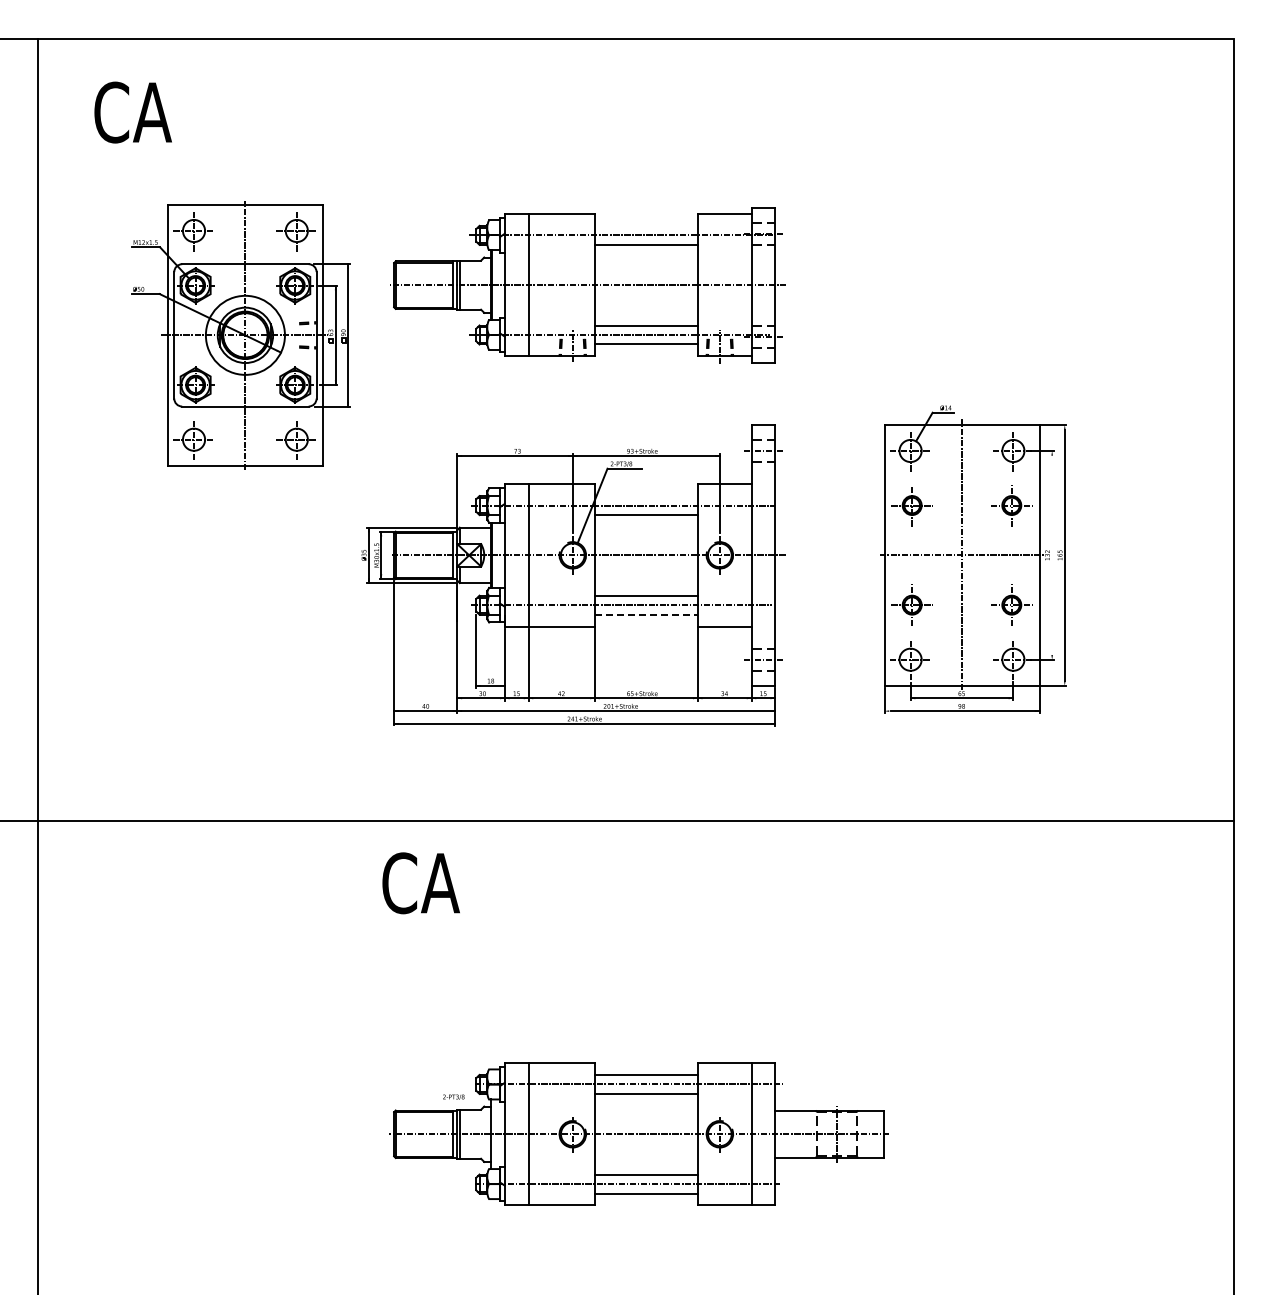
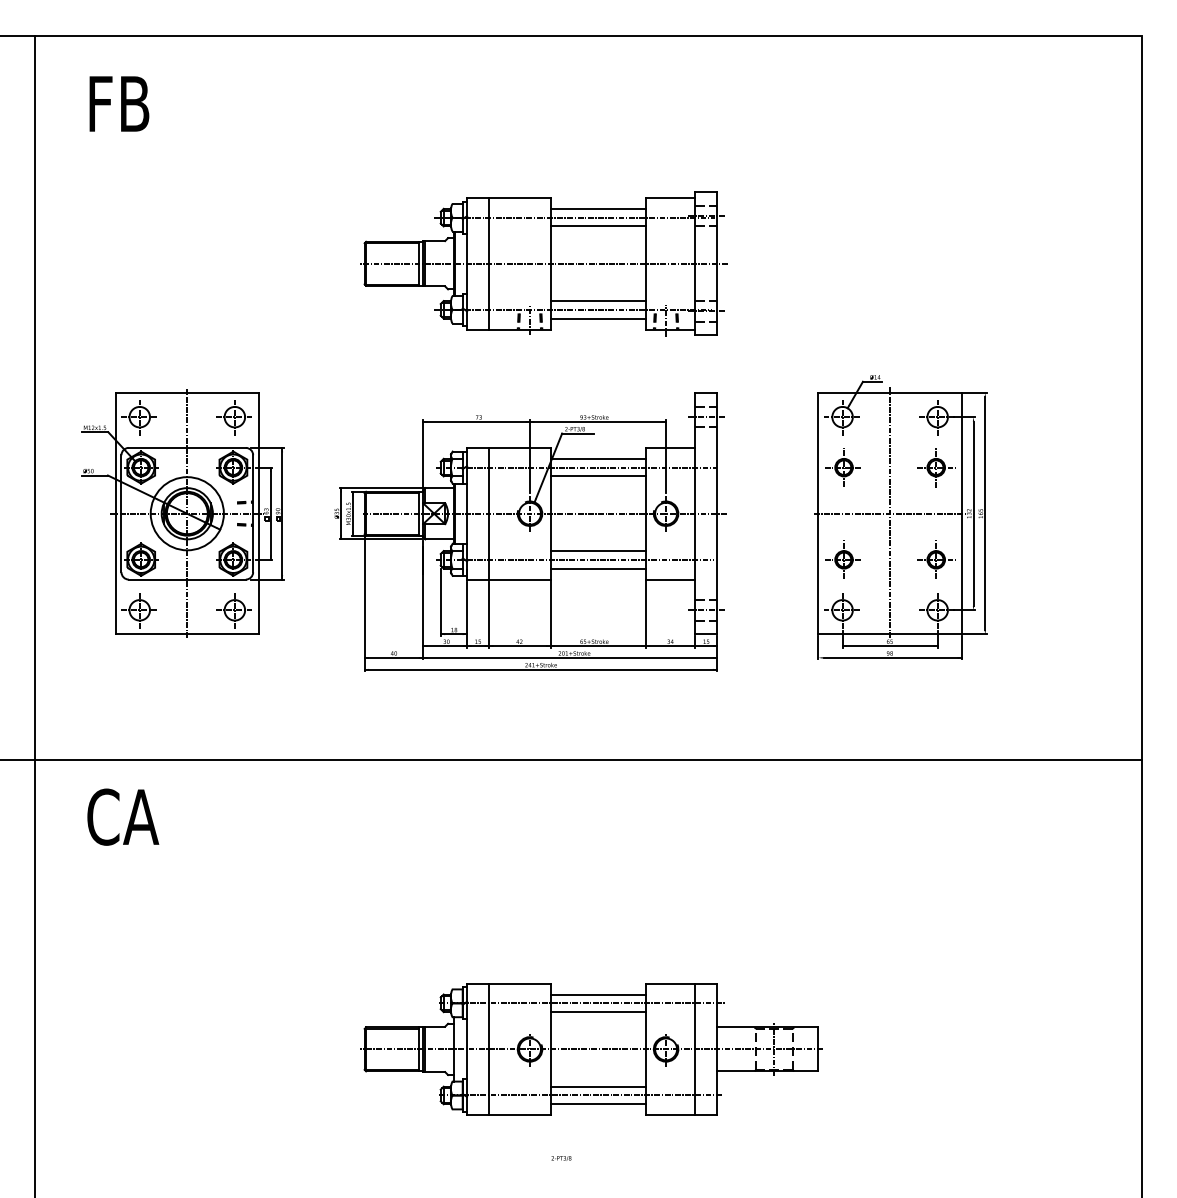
text: (132, 112) -> (122, 103), CA -> FB
line: (645, 225) -> (597, 208), added
part: (240, 335) -> (182, 513), moved
line: (645, 496) -> (597, 459), added
line: (1052, 554) -> (973, 512), added
line: (646, 614) -> (598, 568), dashed -> solid
text: (420, 883) -> (122, 817), moved
text: (453, 1096) -> (561, 1157), moved

